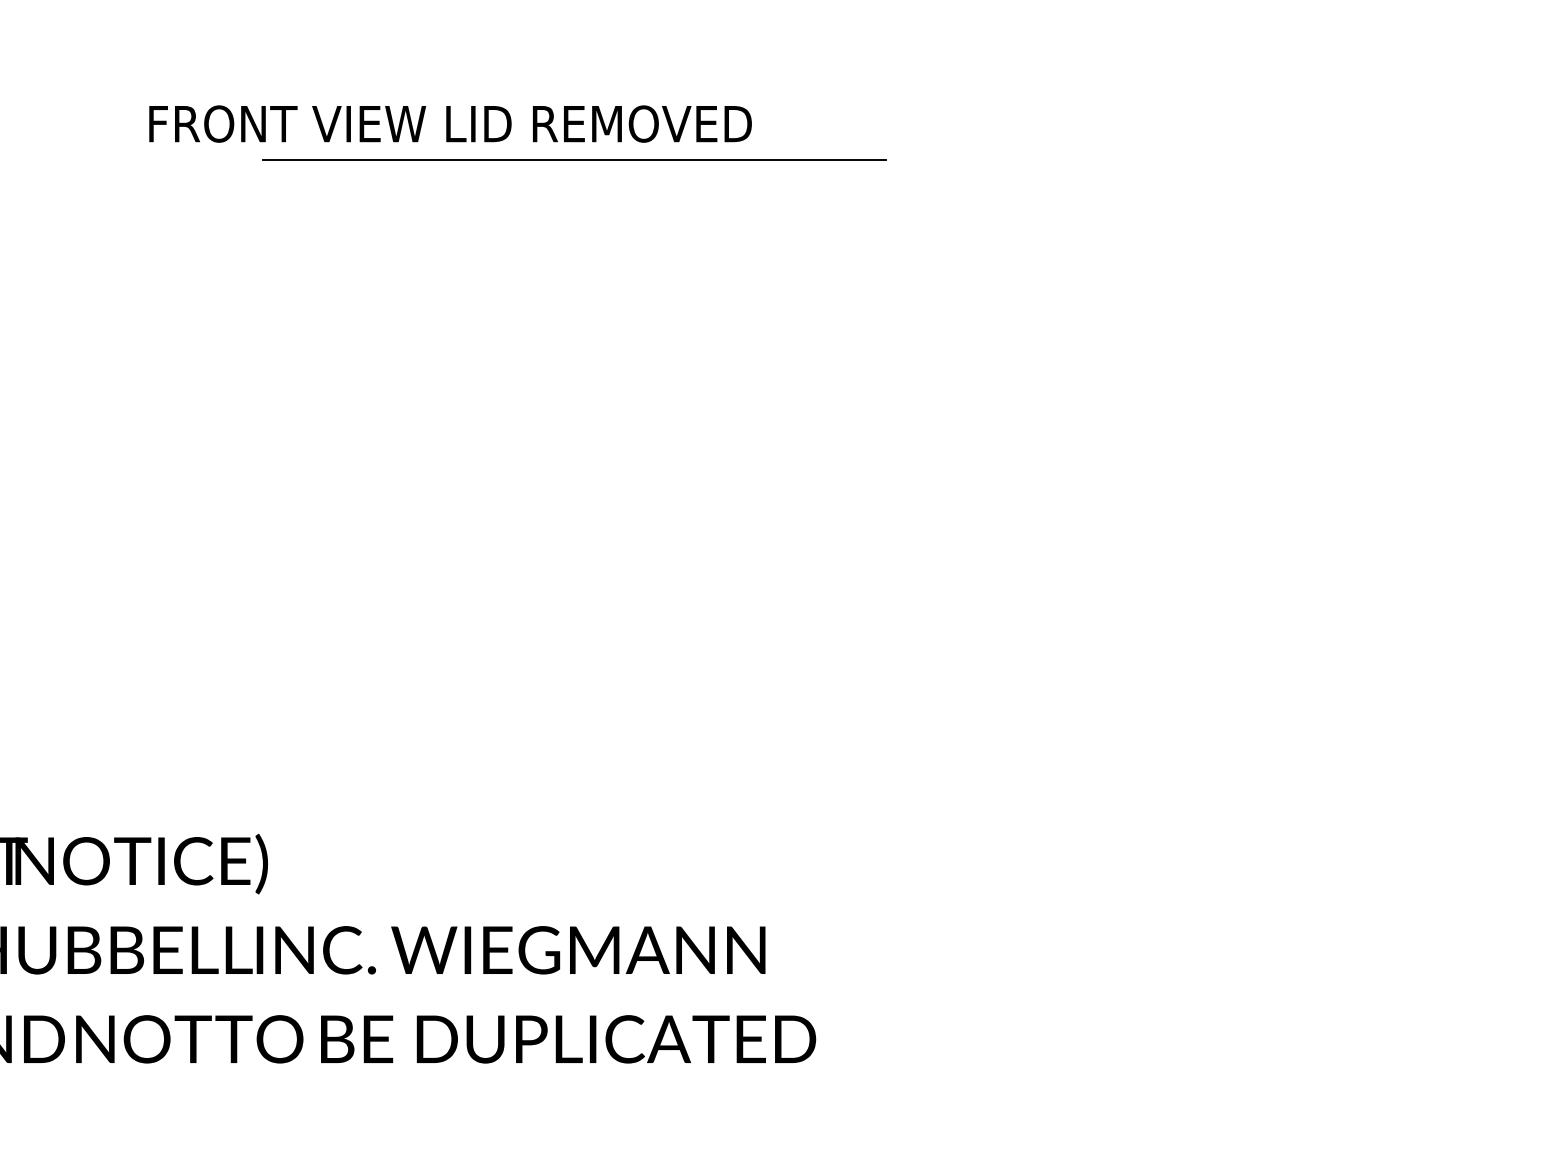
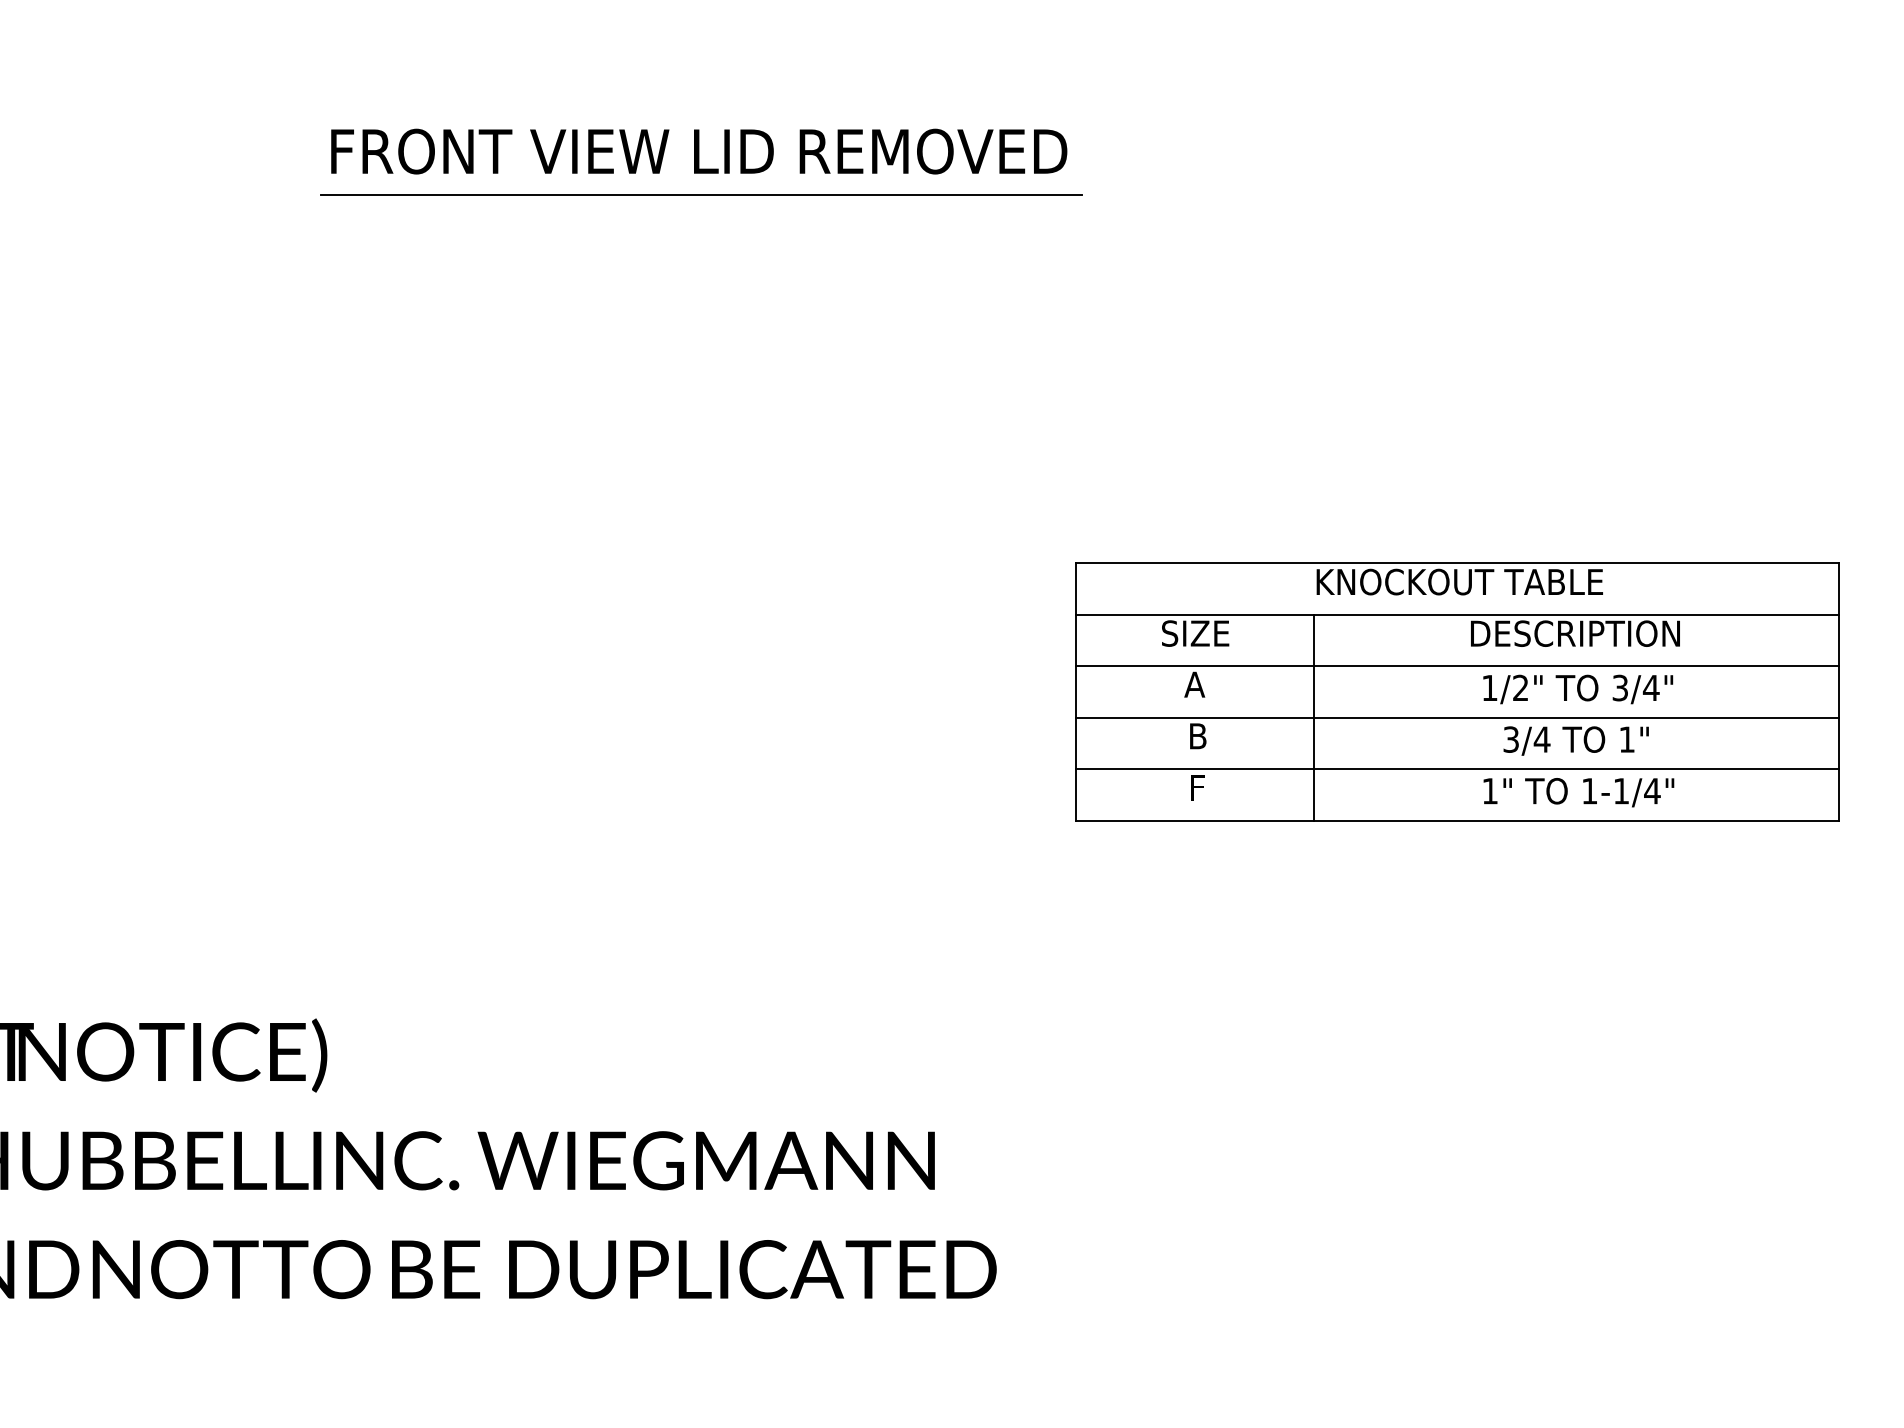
text: (450, 123) -> (699, 151), moved
part: (1193, 566) -> (1457, 691), added

